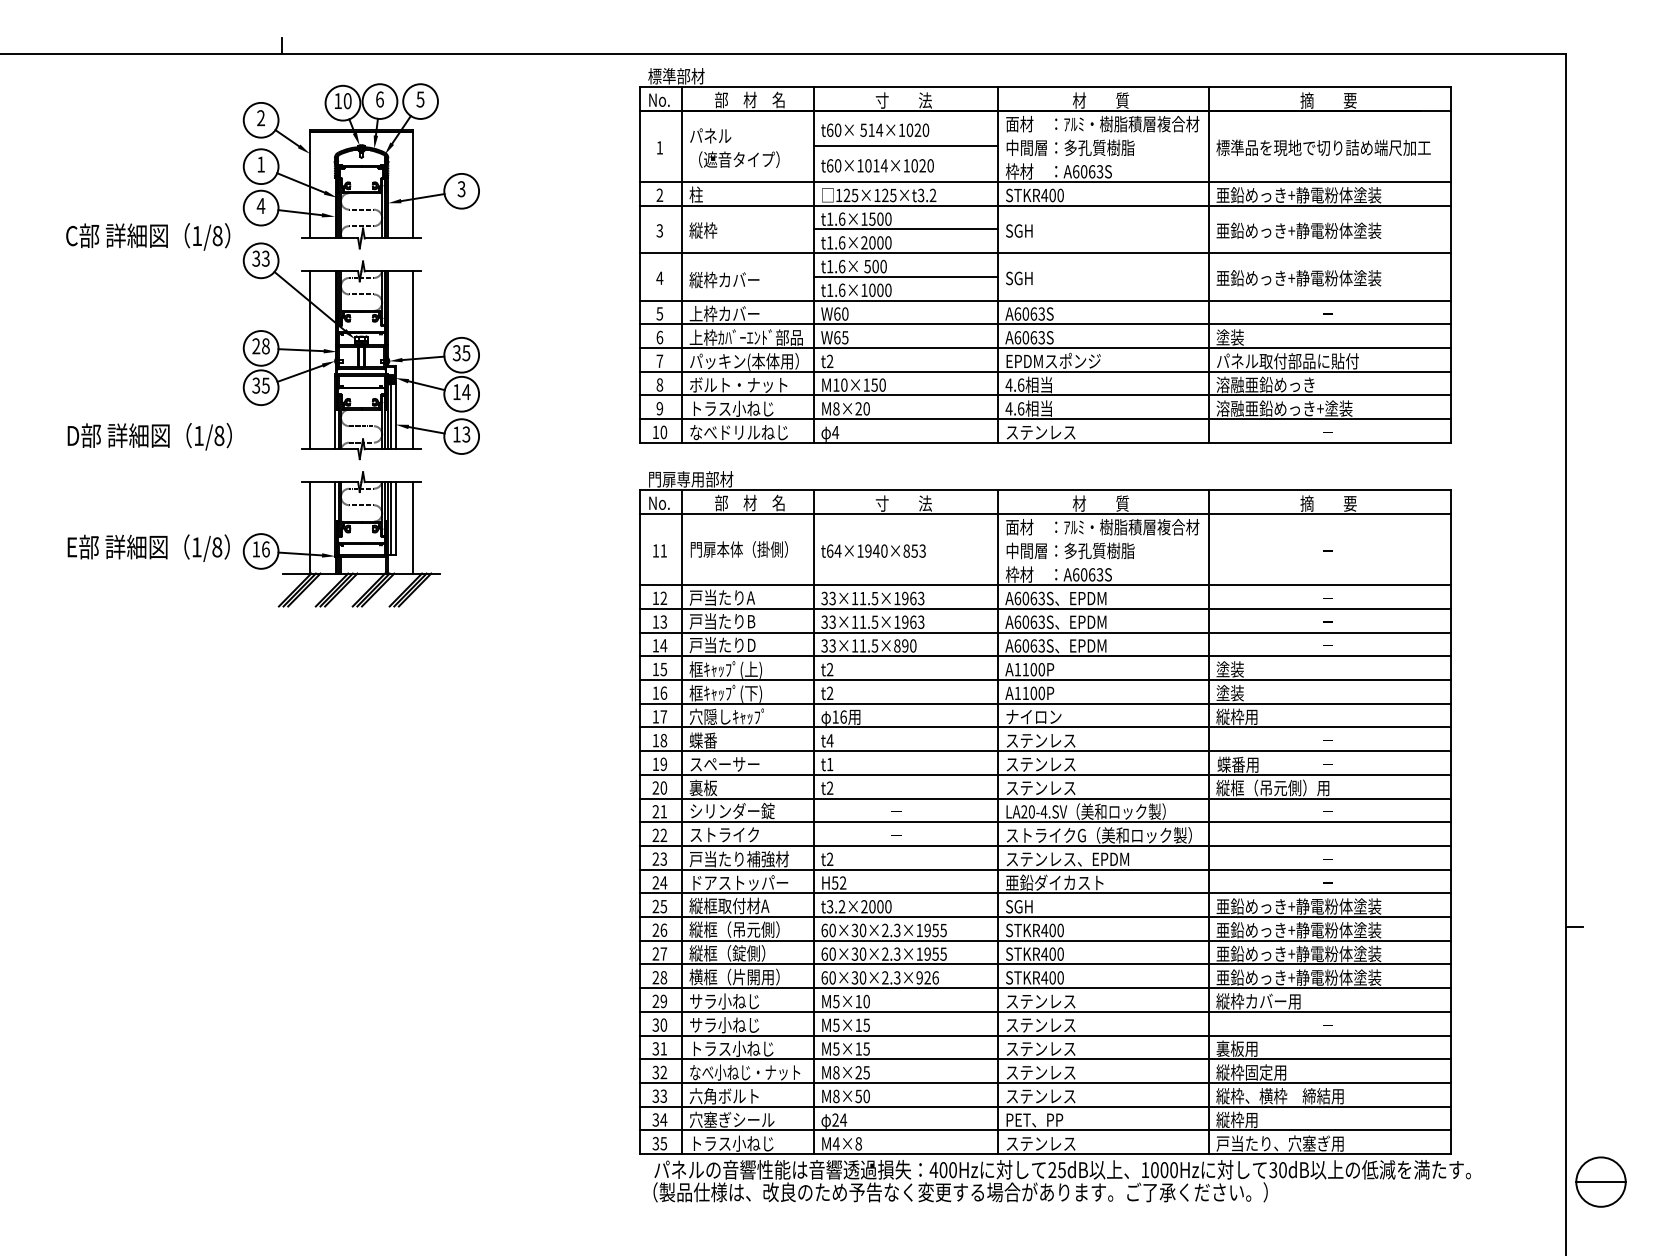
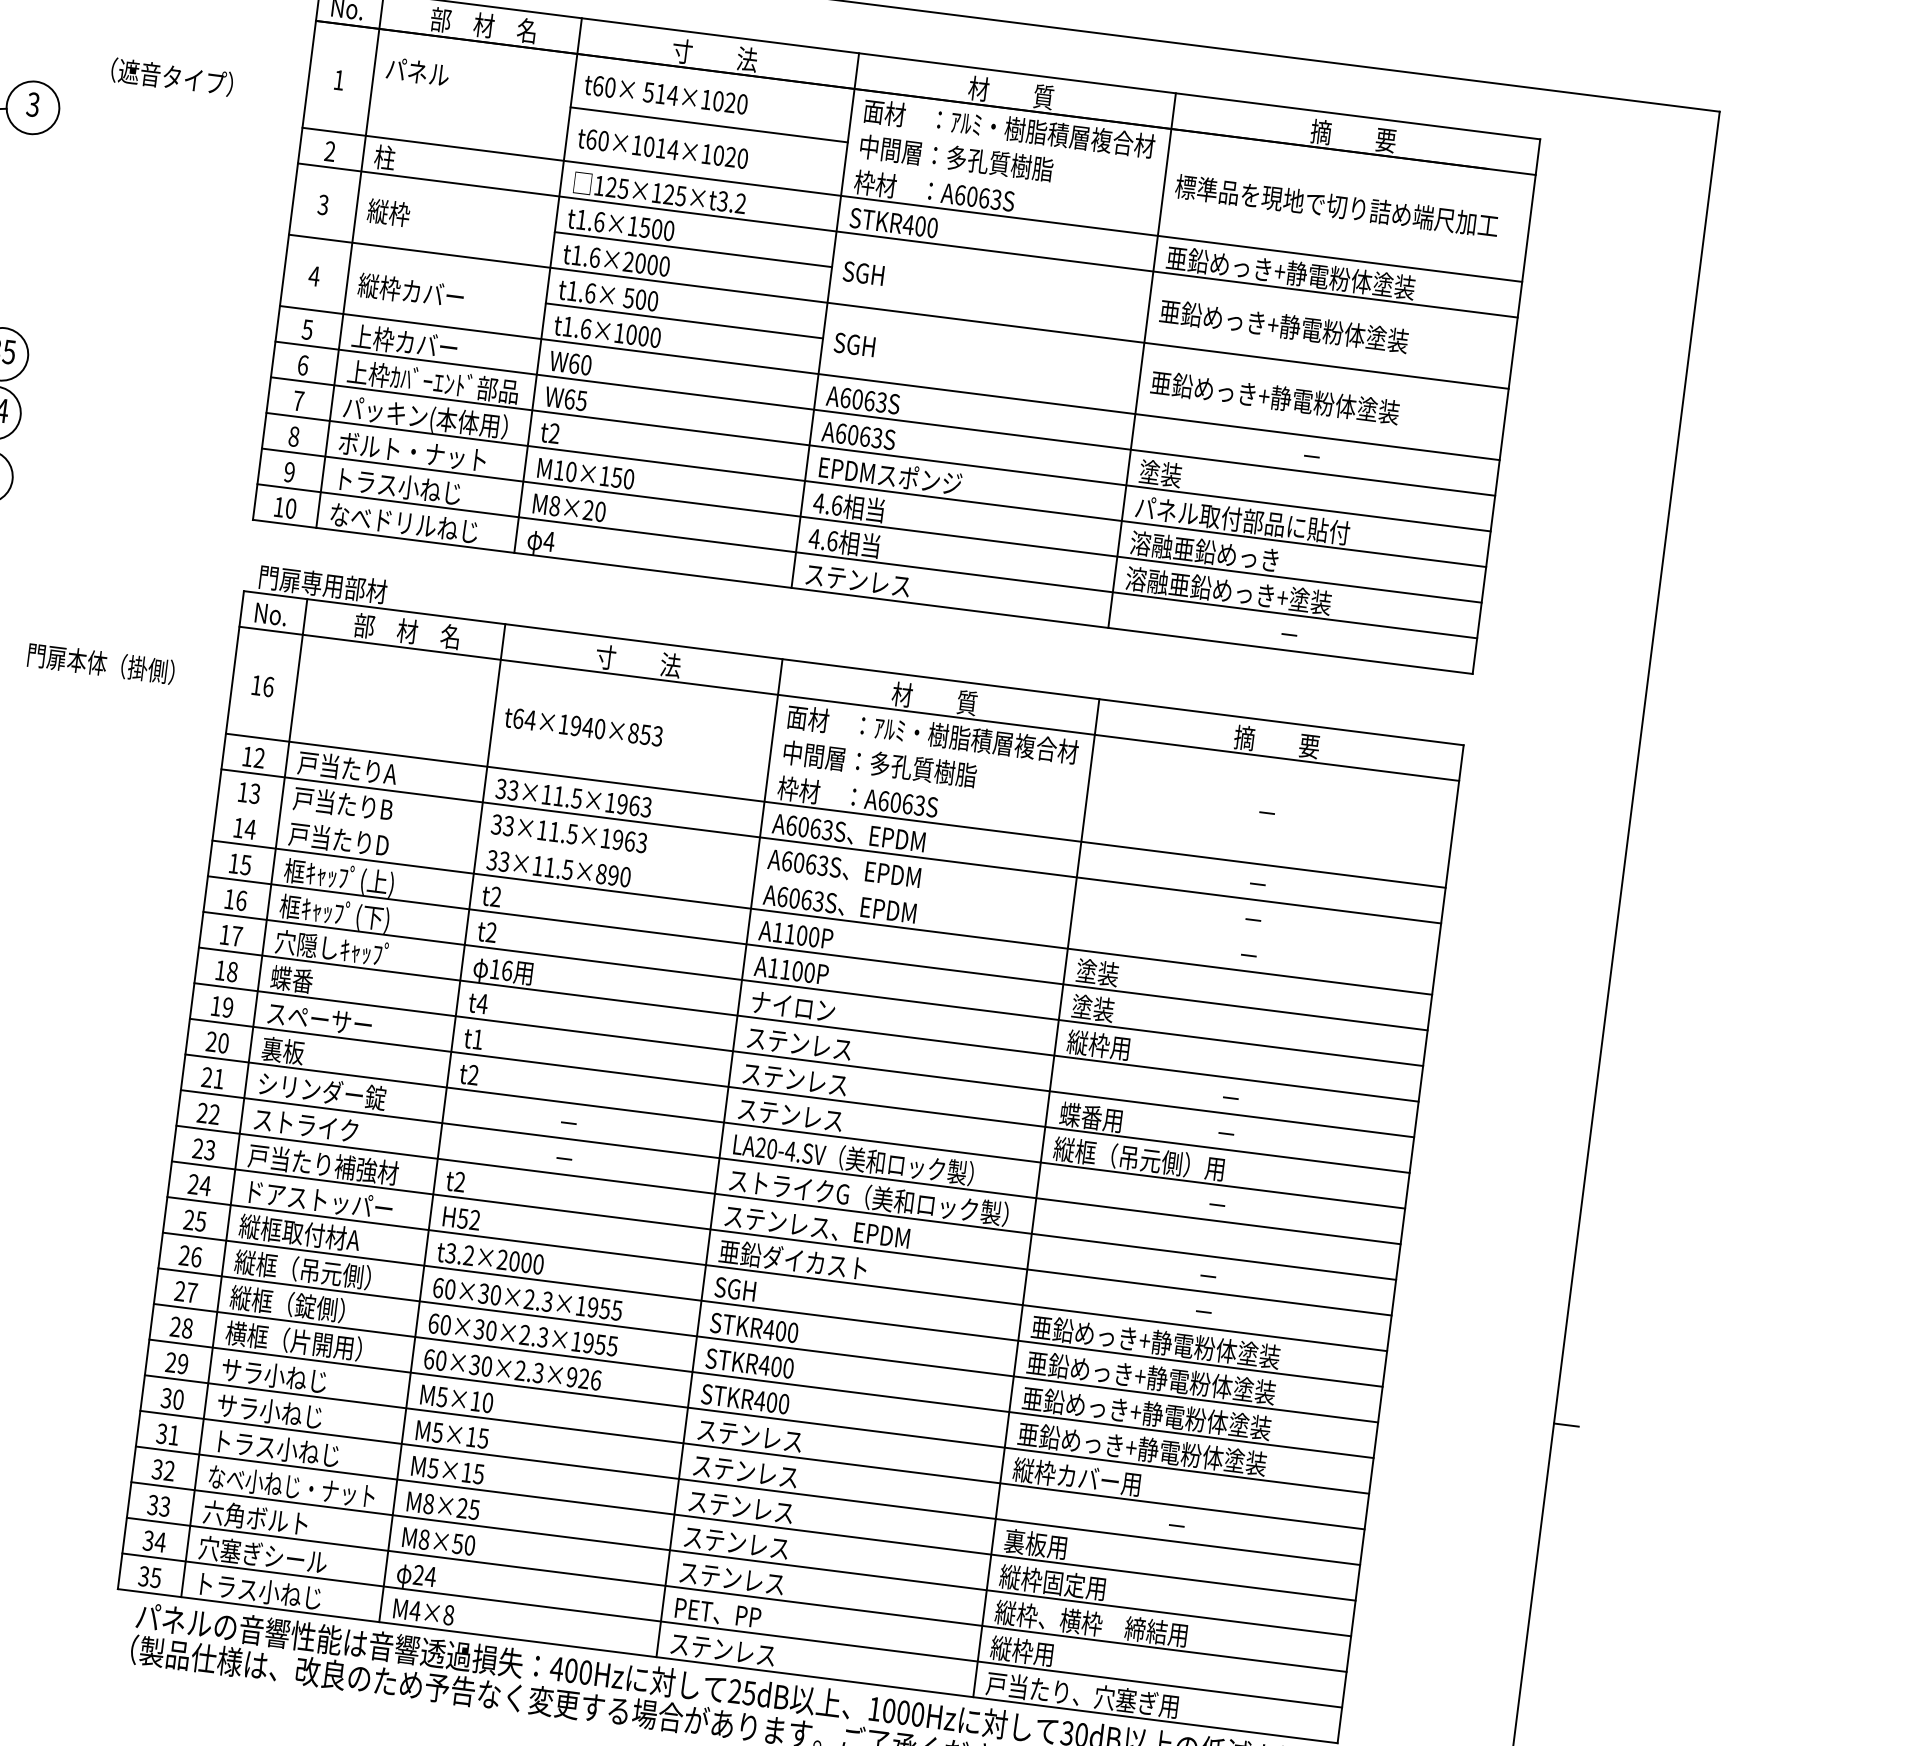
text: (739, 159) -> (172, 76), moved
text: (738, 549) -> (99, 663), moved
text: (663, 550) -> (268, 686), 11 -> 16
line: (1045, 632) -> (826, 881), removed

